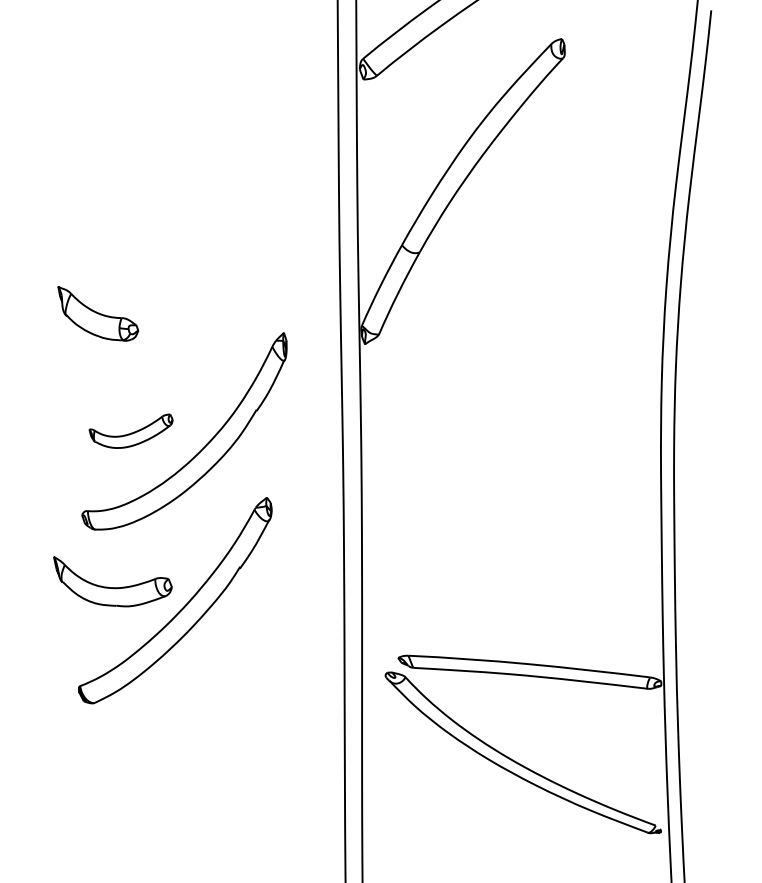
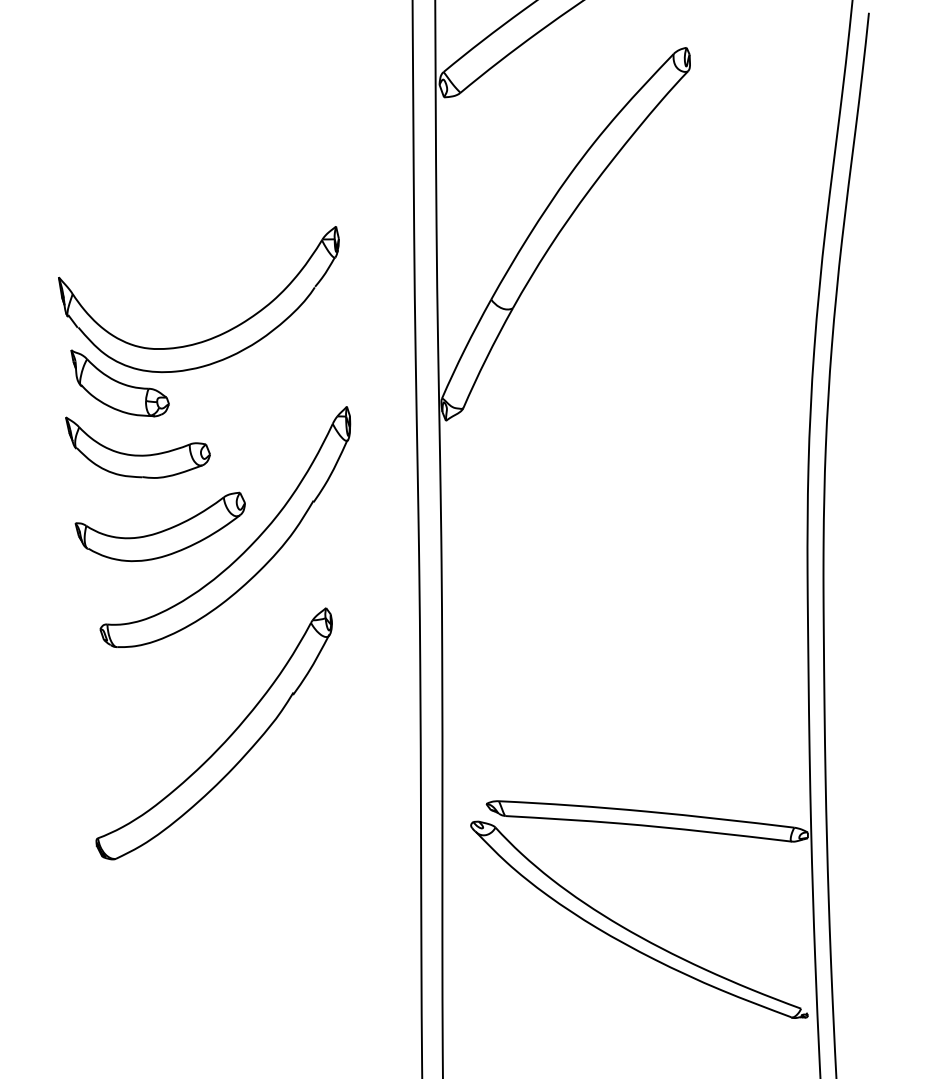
part: (174, 275) -> (213, 336), added
part: (130, 430) -> (159, 526), size x1.67
part: (112, 587) -> (137, 454), moved

